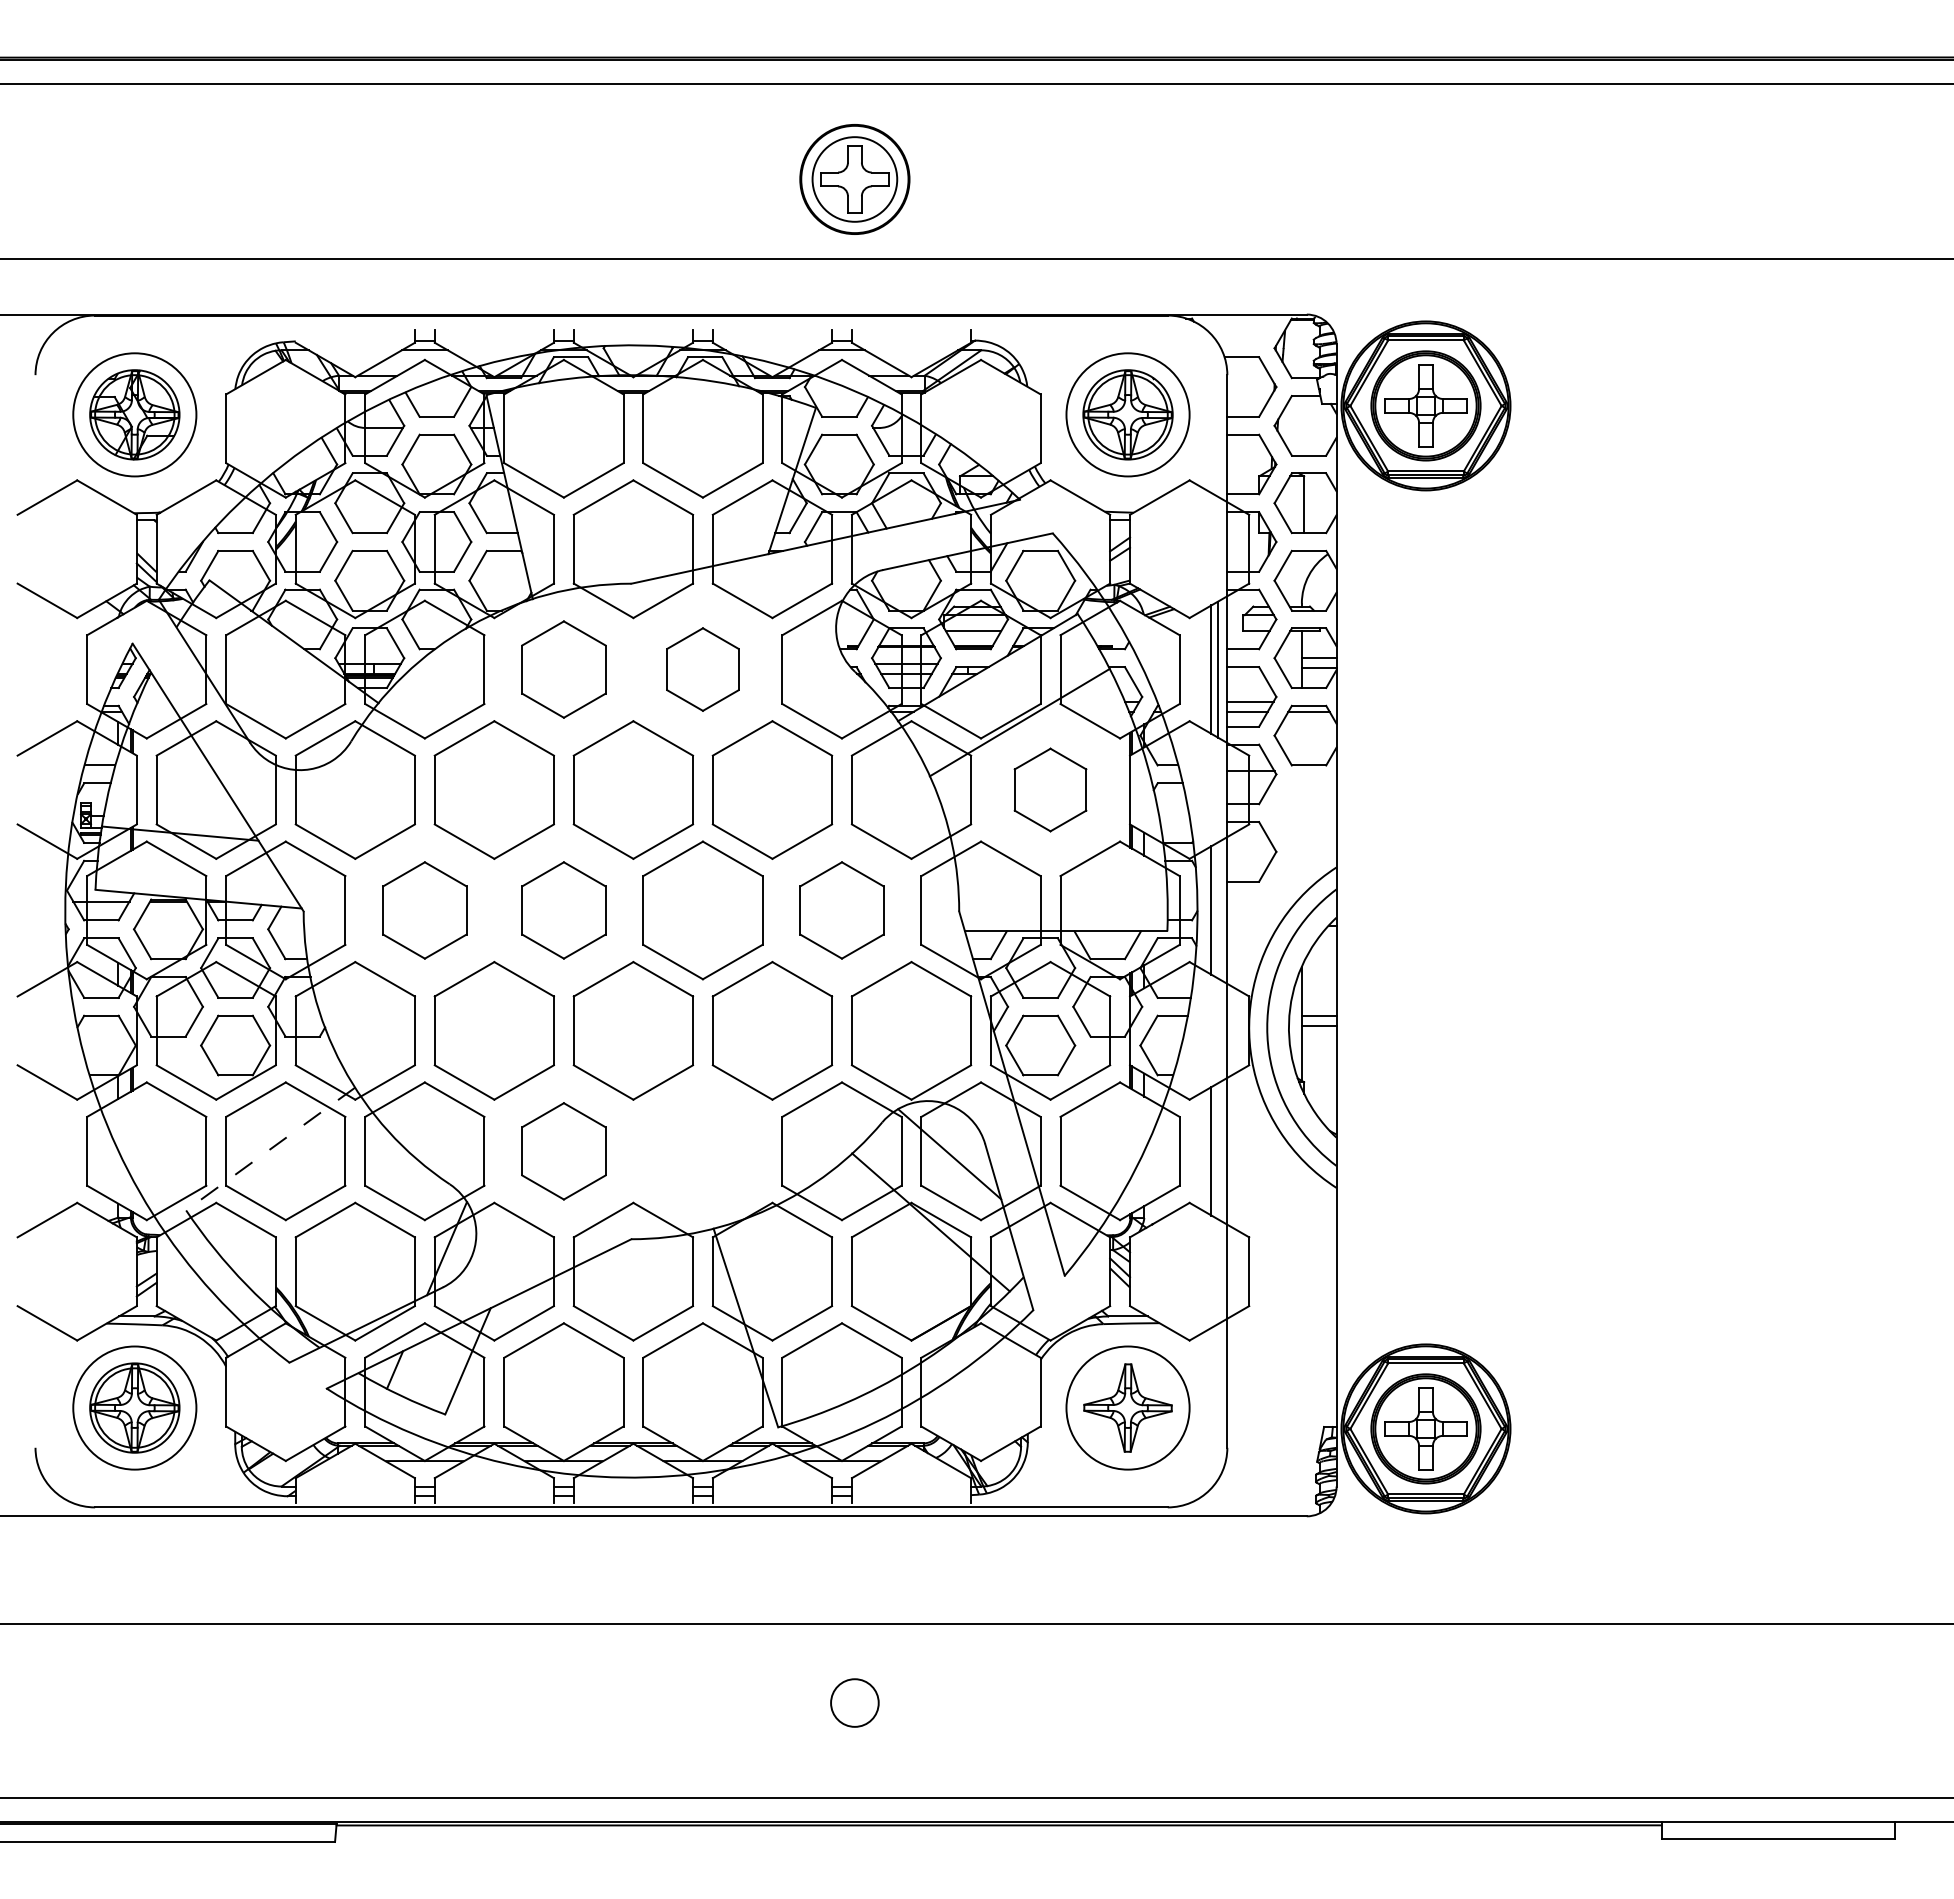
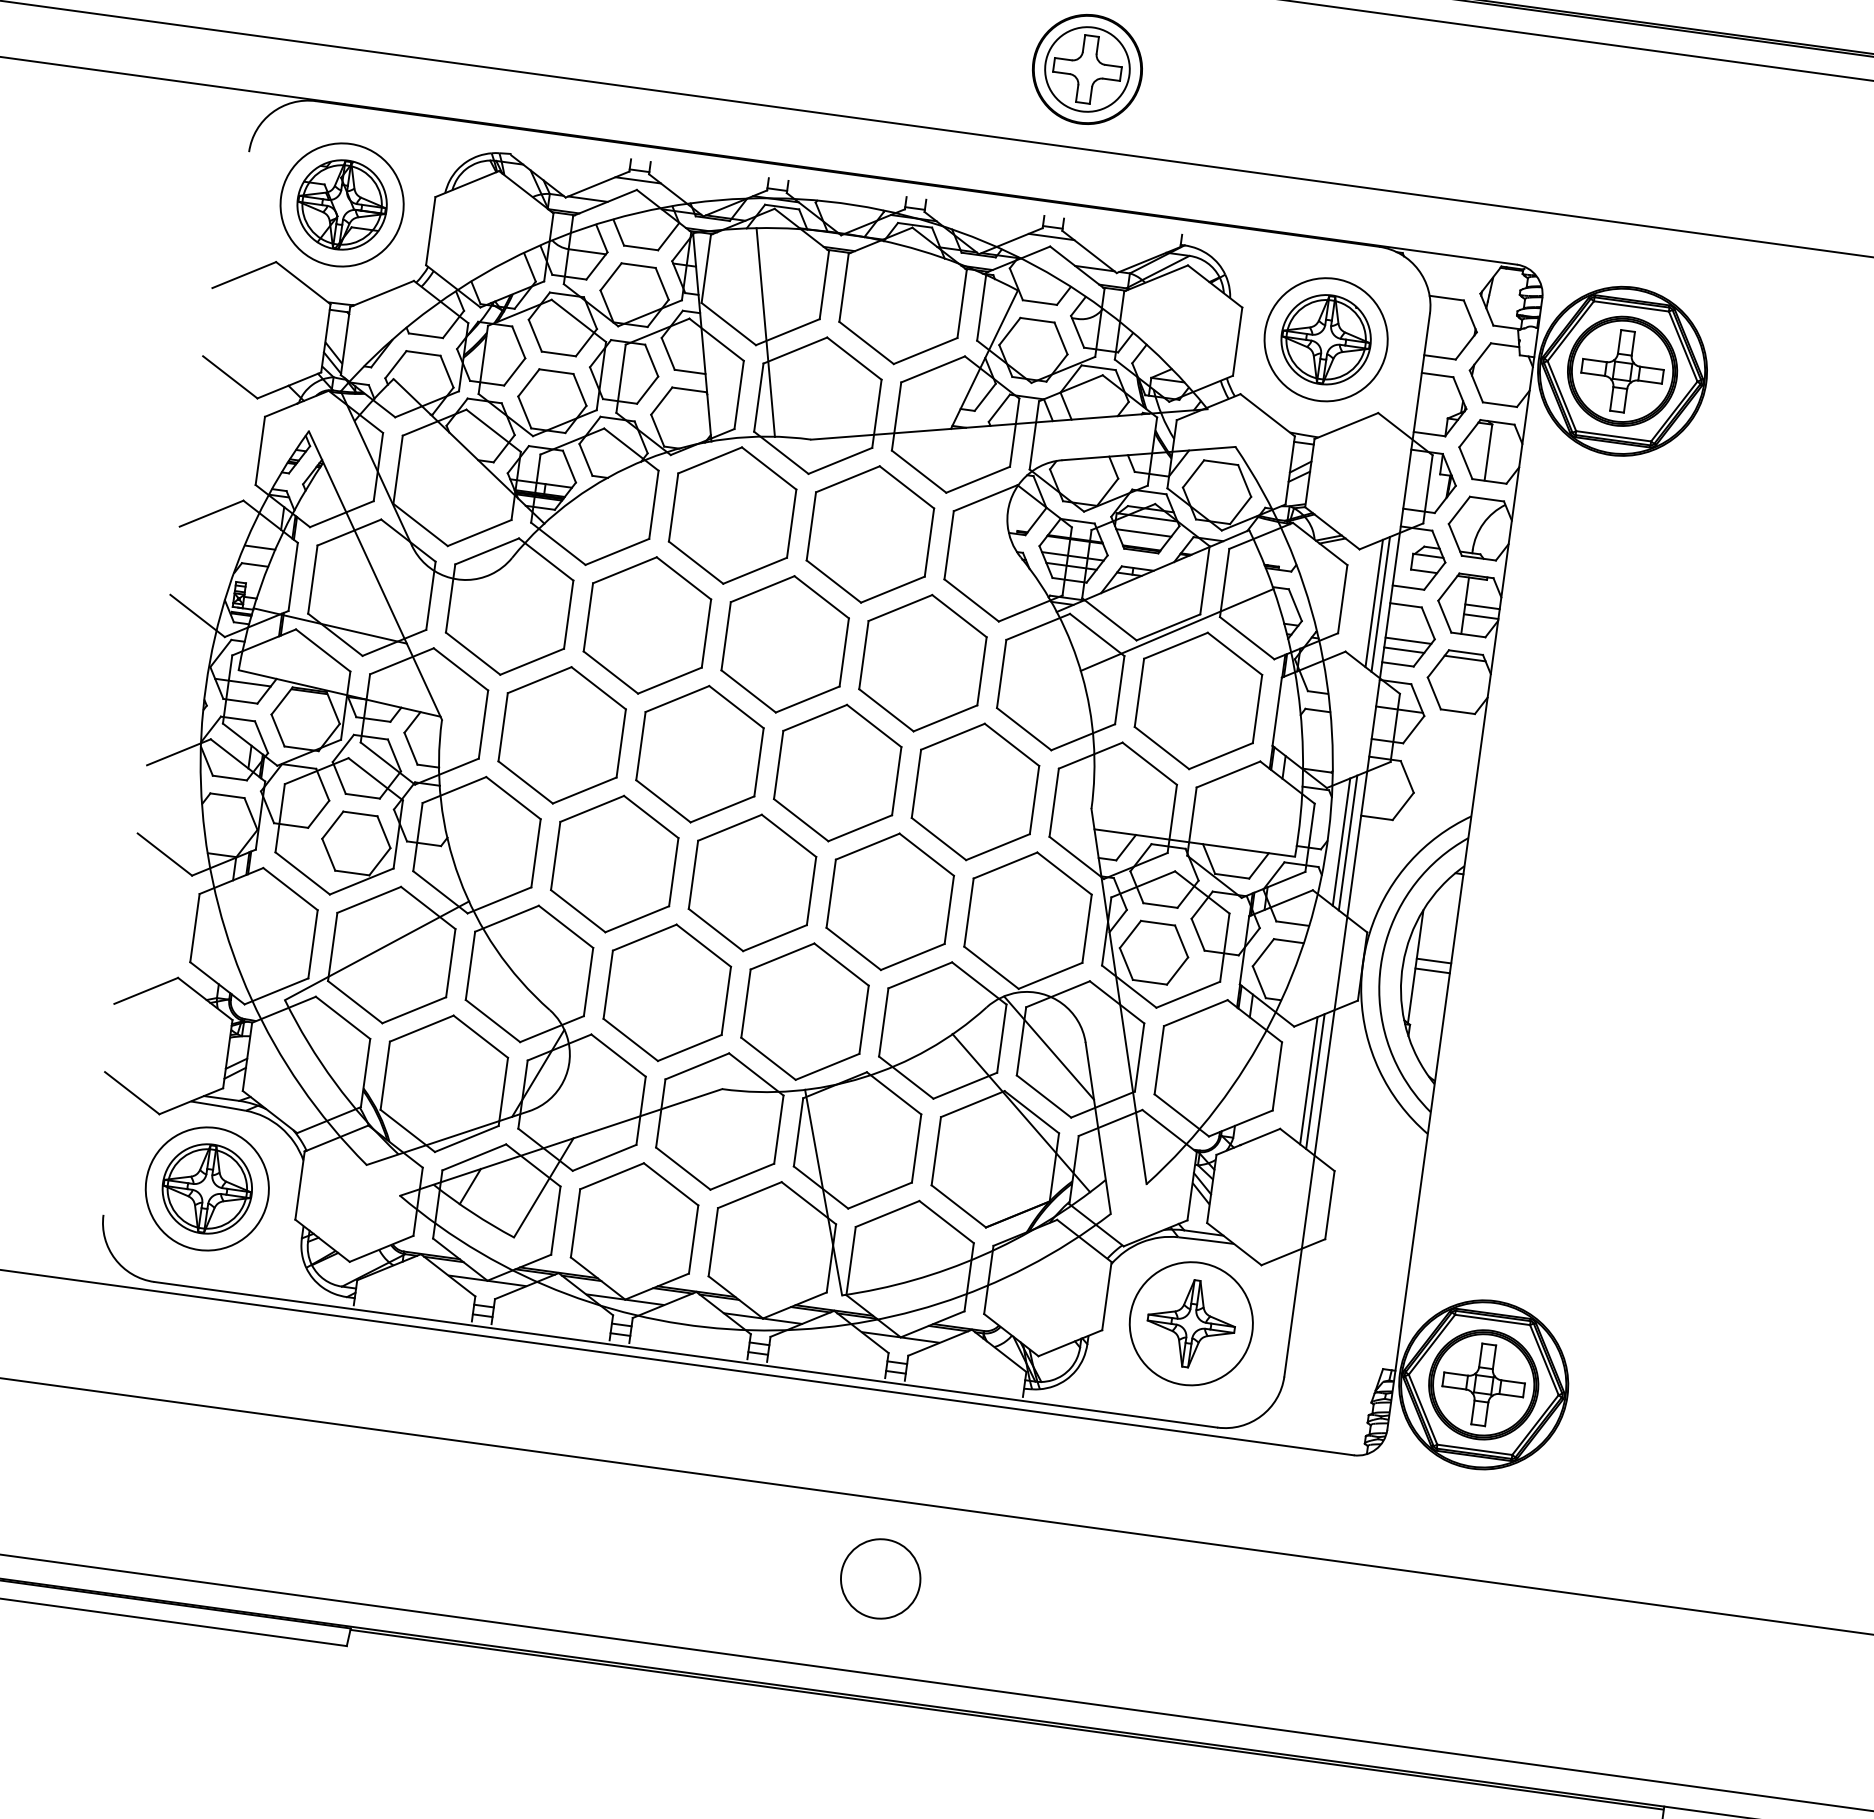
line: (571, 483) -> (765, 332), added
part: (563, 669) -> (732, 515), size x1.43
part: (702, 669) -> (869, 534), size x1.67
part: (1050, 789) -> (1198, 700), size x1.67
part: (424, 910) -> (561, 735), size x1.43
part: (563, 910) -> (699, 754), size x1.43
part: (841, 910) -> (974, 791), size x1.43
line: (1218, 910) -> (1348, 843), added
line: (270, 1149) -> (376, 951), dashed -> solid
part: (563, 1151) -> (666, 992), size x1.43
part: (702, 1151) -> (804, 1011), added
line: (1218, 1151) -> (1315, 1081), added
circle: (854, 1702) -> (880, 1578), size x1.67

